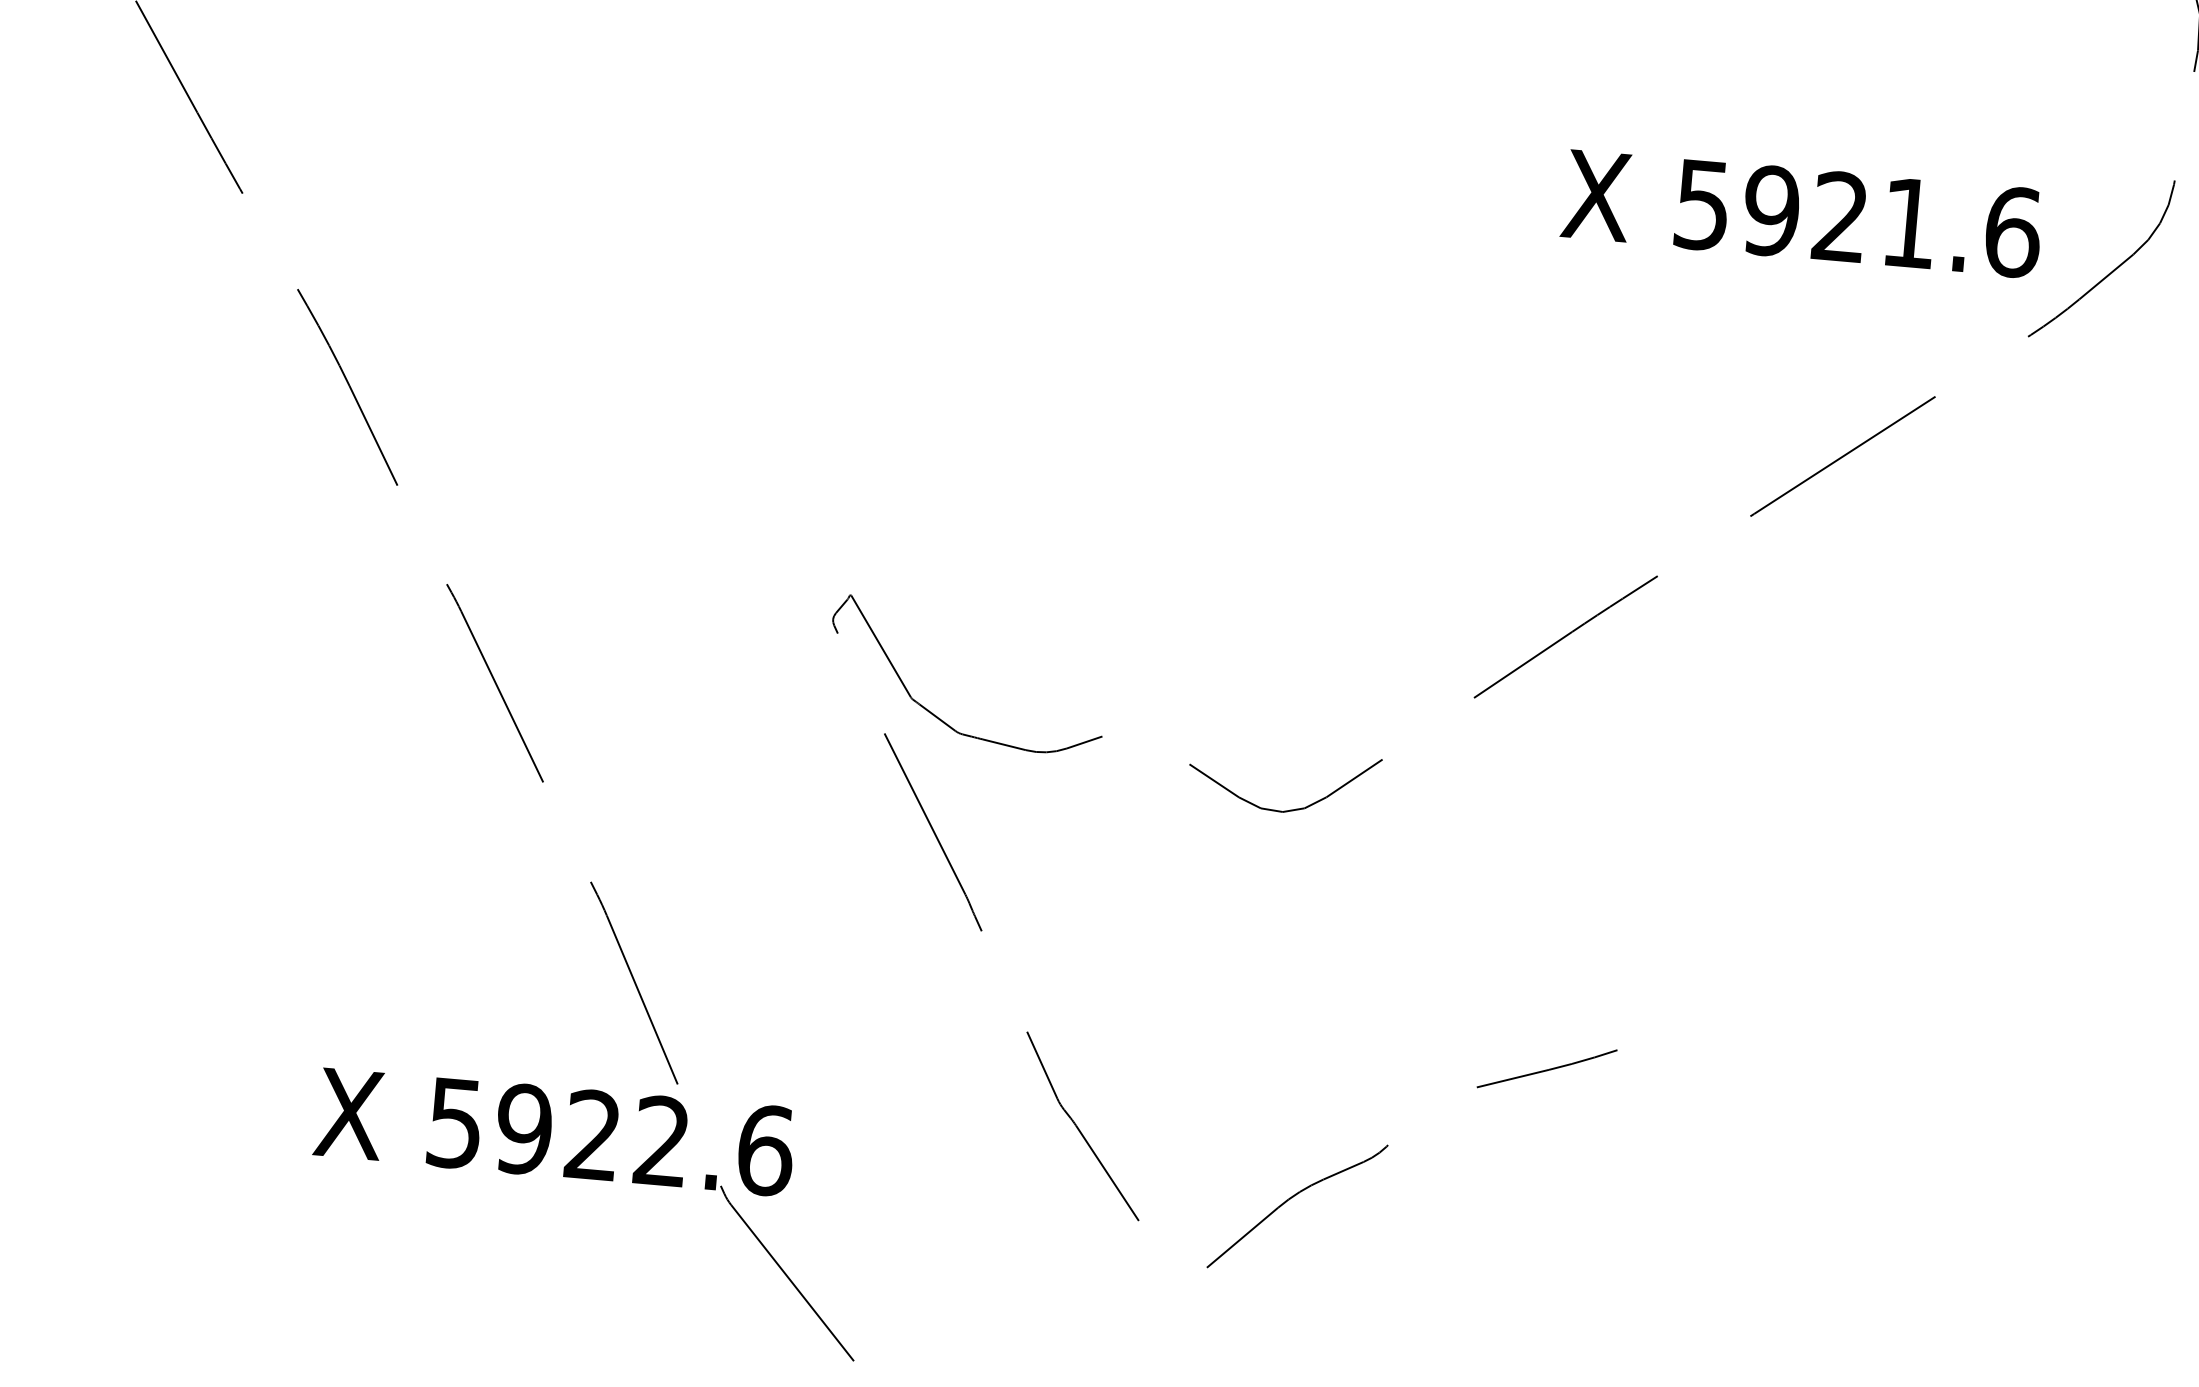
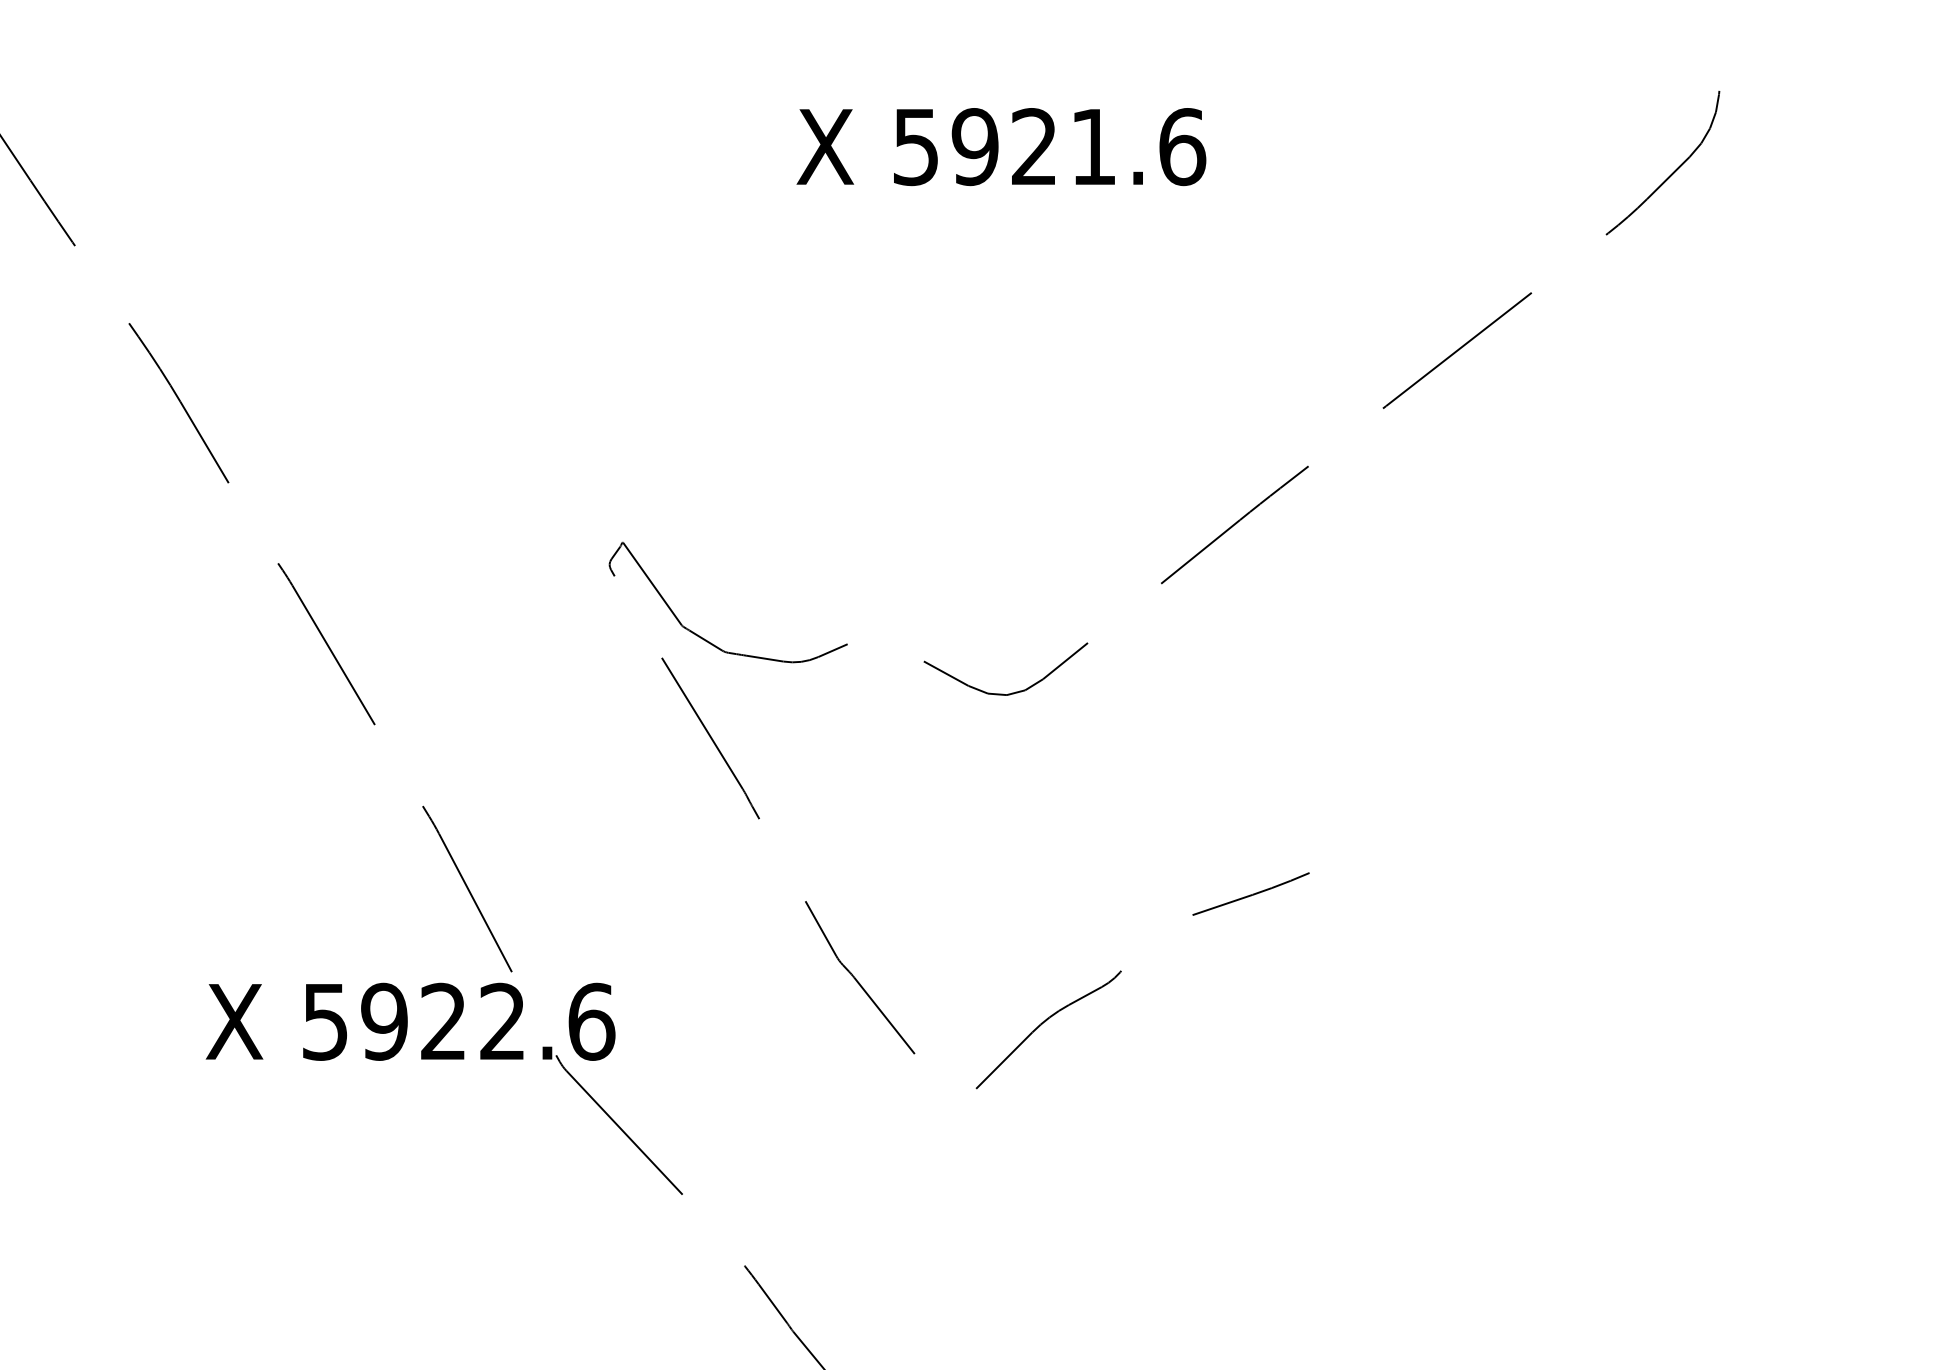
text: (1802, 214) -> (1001, 147), moved

